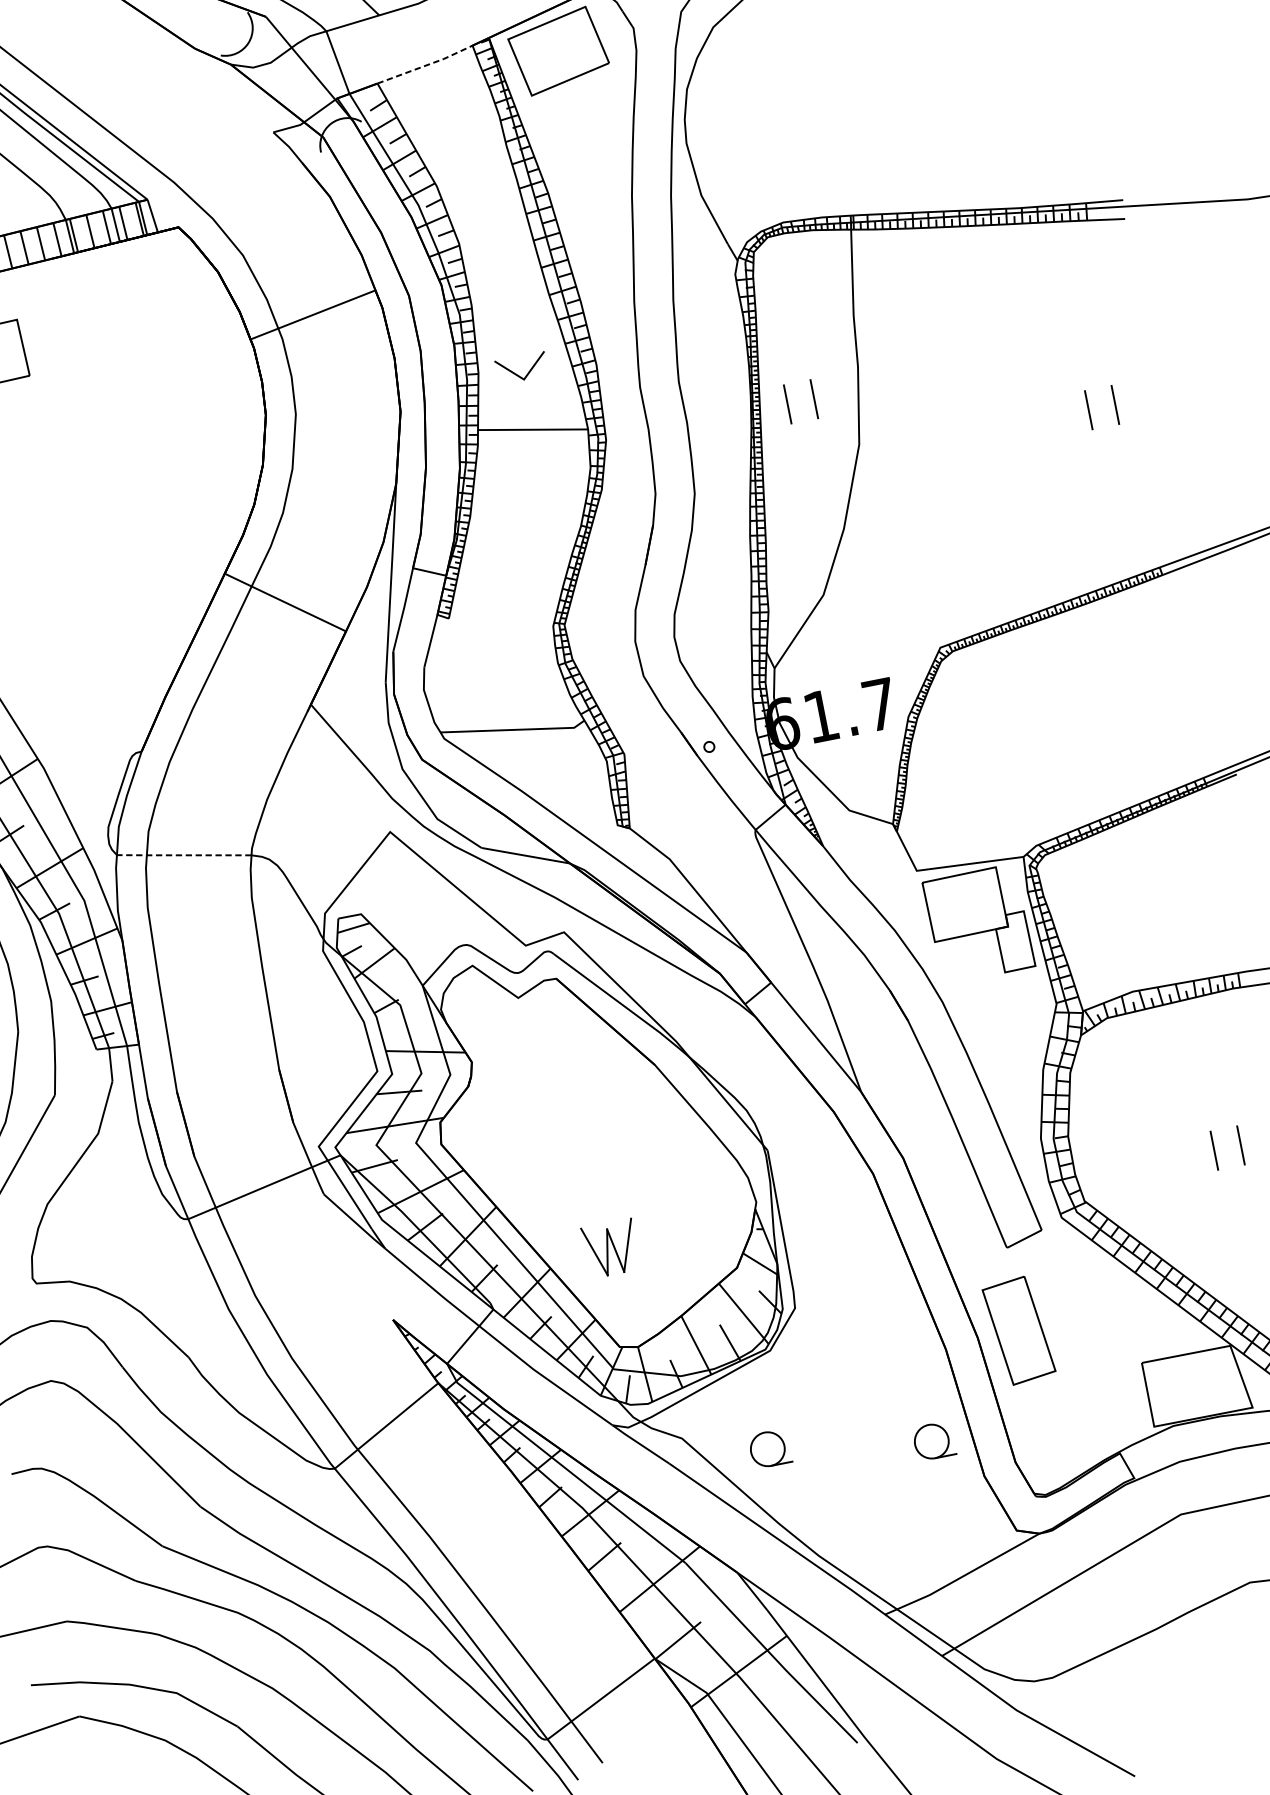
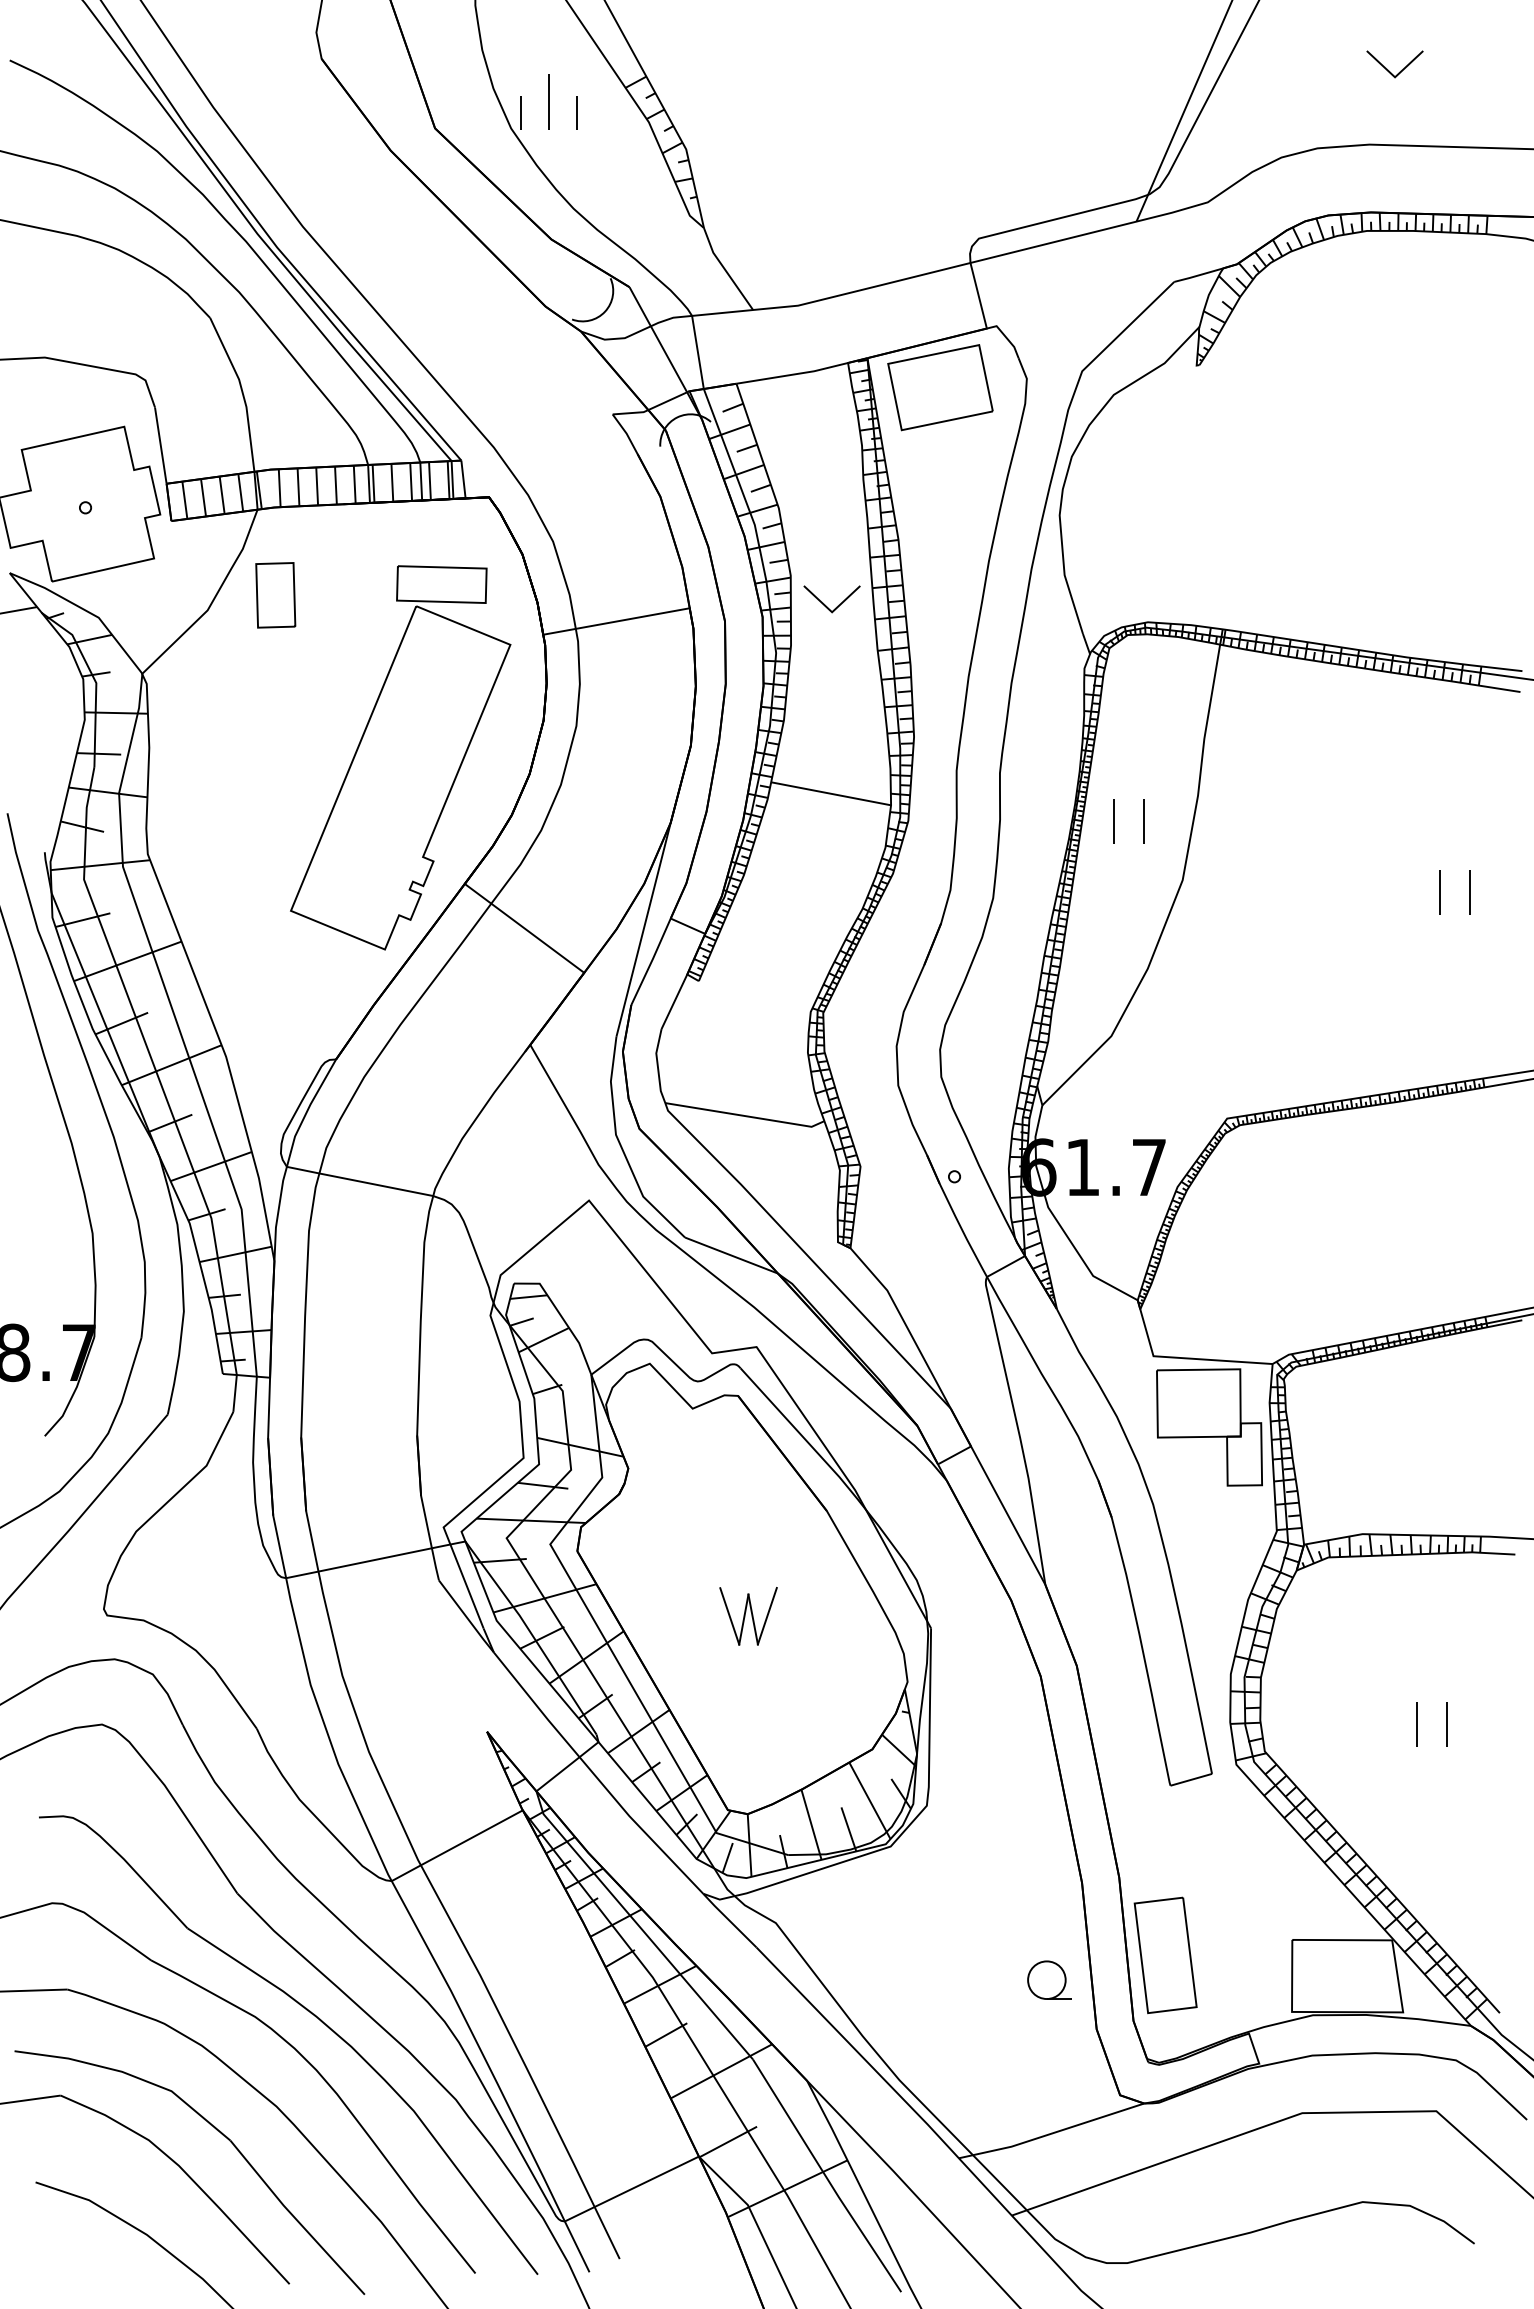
line: (426, 65) -> (793, 374), dashed -> solid
part: (516, 373) -> (825, 604), moved
part: (145, 473) -> (400, 757), added
line: (183, 855) -> (359, 1181), dashed -> solid
part: (611, 1248) -> (748, 1616), moved
part: (1018, 1330) -> (1165, 1955), moved
part: (770, 1448) -> (869, 1952), removed

